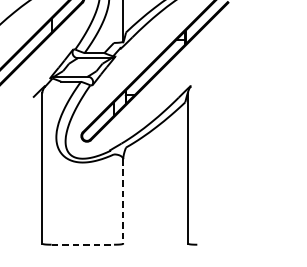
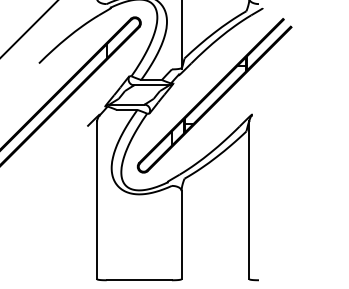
line: (123, 201) -> (181, 235), dashed -> solid
line: (82, 244) -> (139, 280), dashed -> solid

